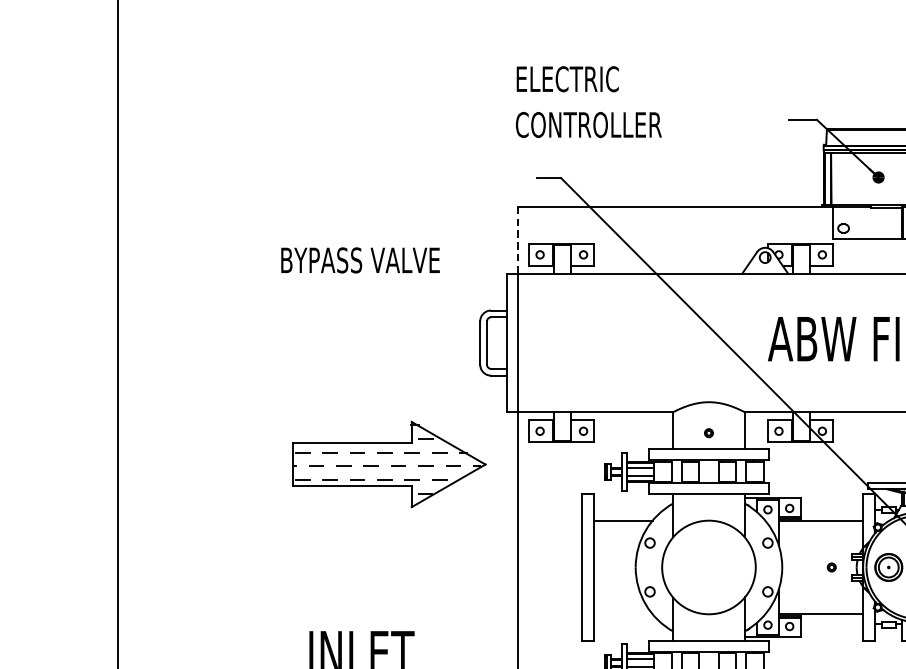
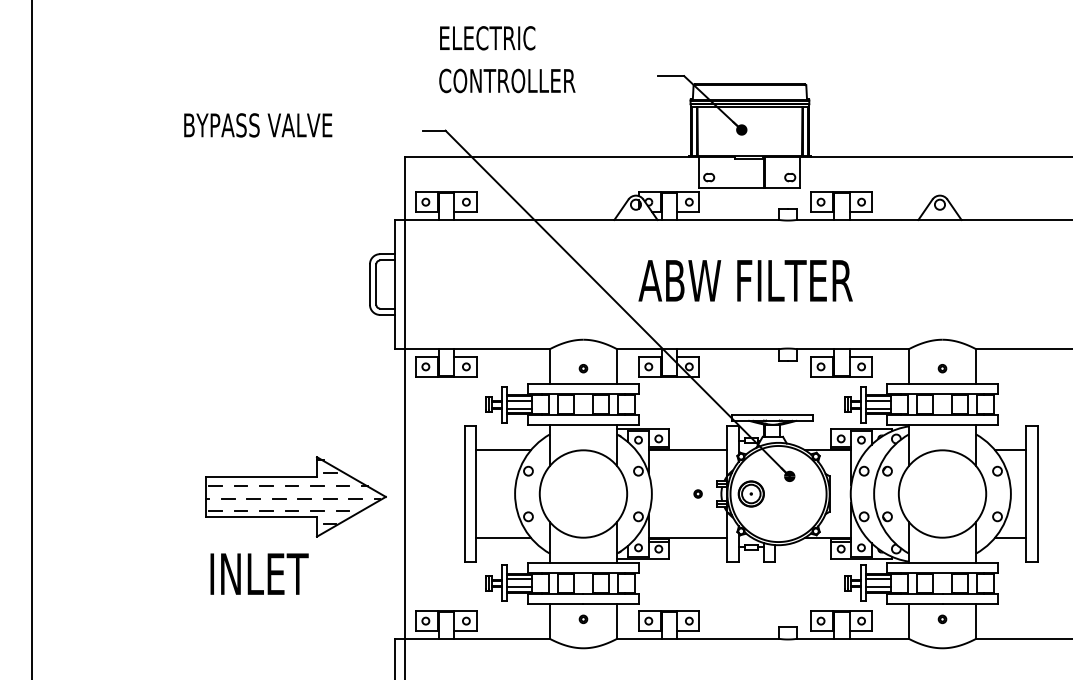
text: (589, 101) -> (507, 59), moved
line: (518, 241) -> (405, 189), dashed -> solid
text: (360, 260) -> (258, 125), moved
part: (388, 464) -> (295, 496), moved
line: (623, 614) -> (503, 537), added

